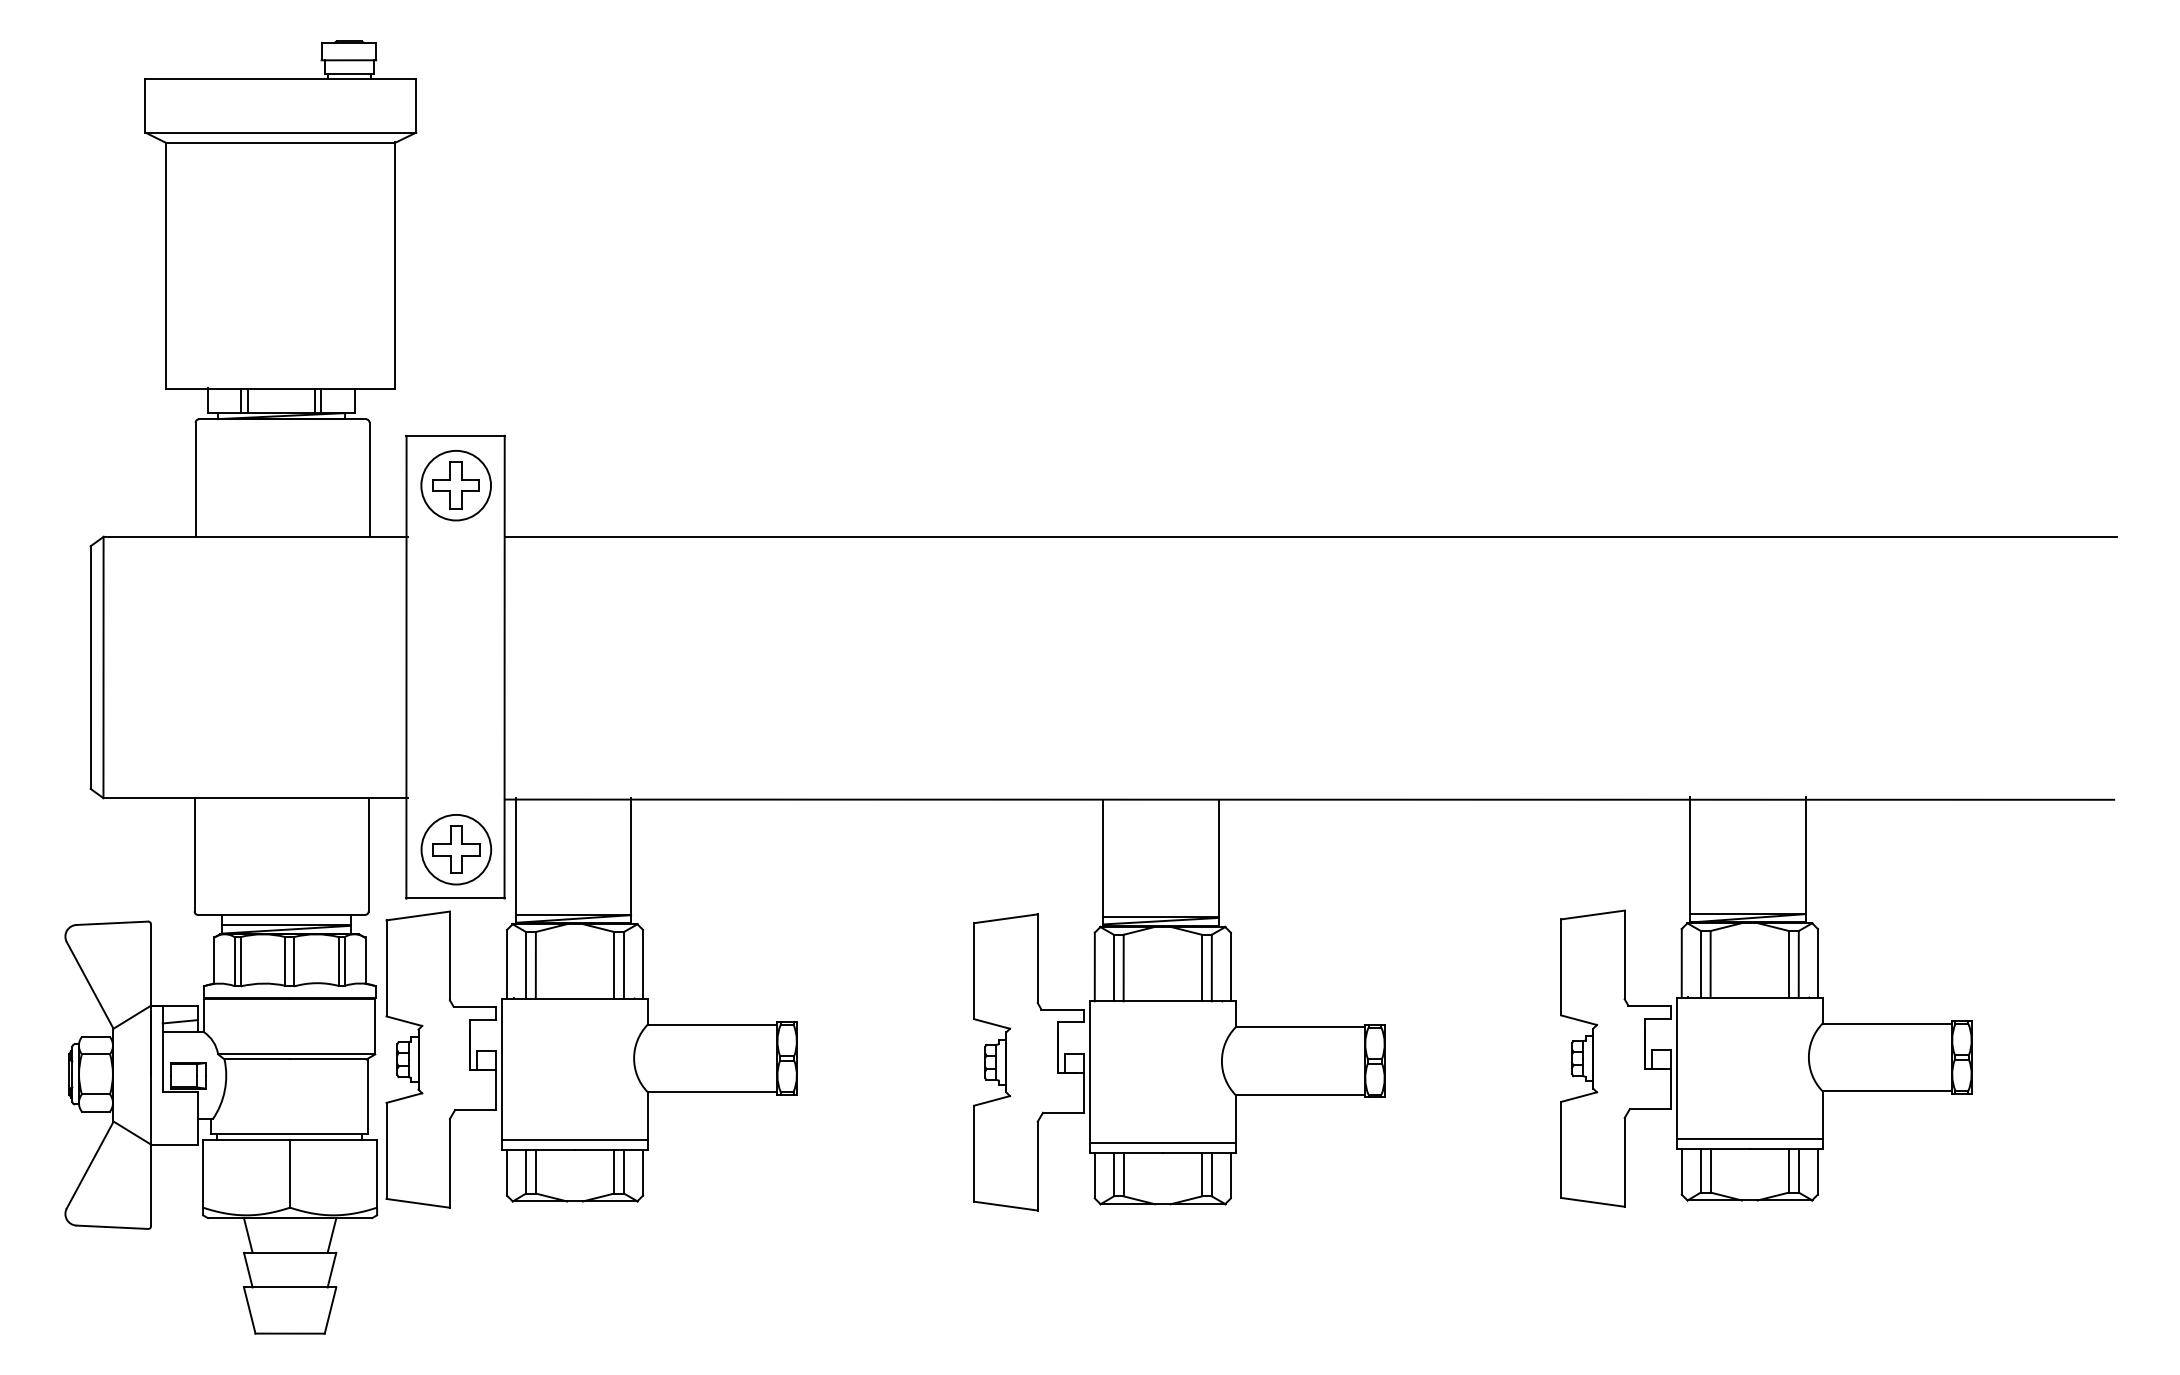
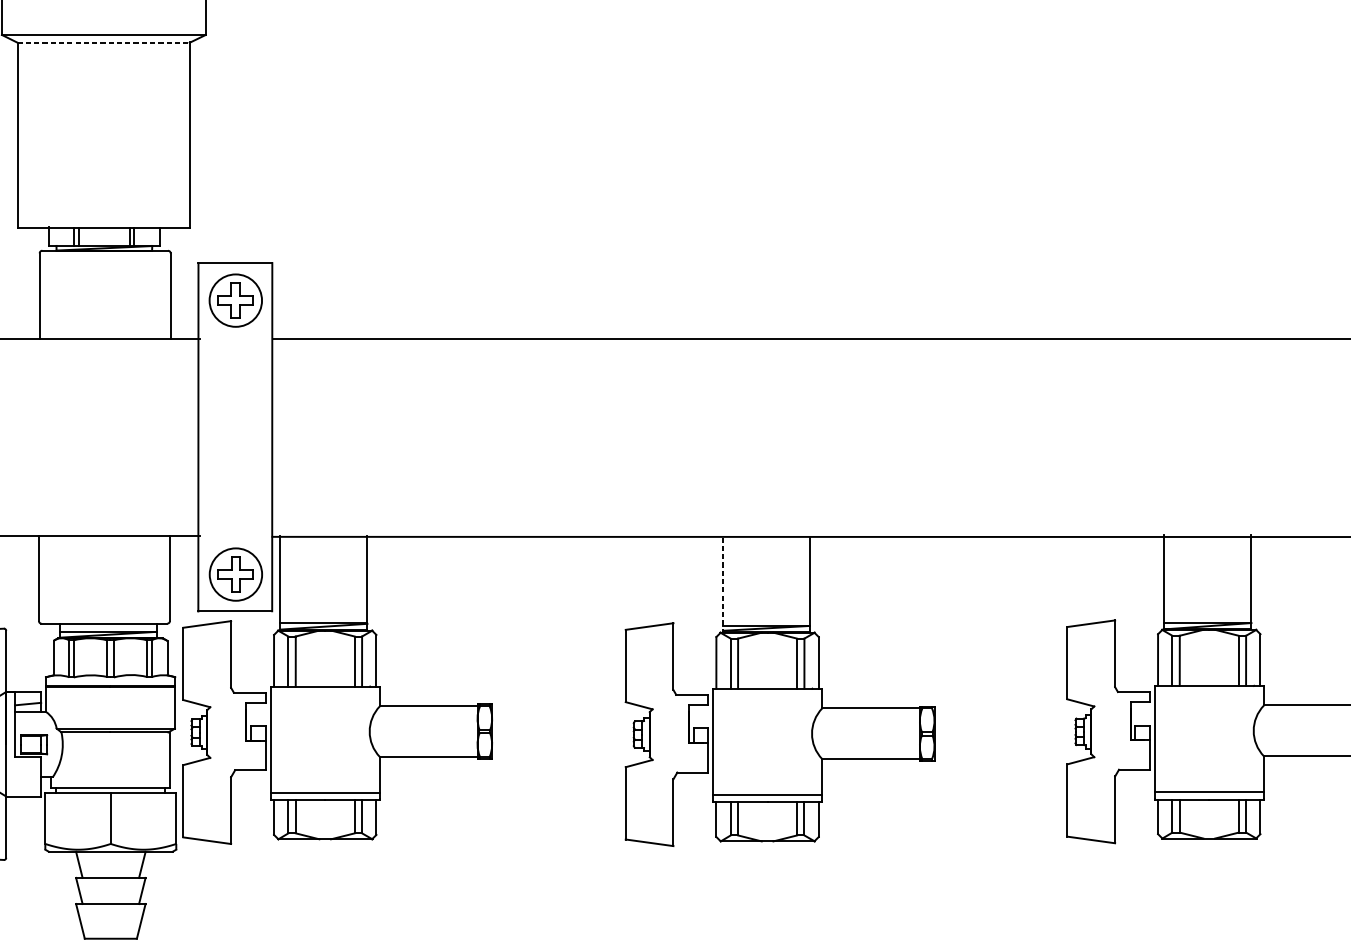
line: (281, 142) -> (104, 42), solid -> dashed
line: (1103, 863) -> (722, 584), solid -> dashed

